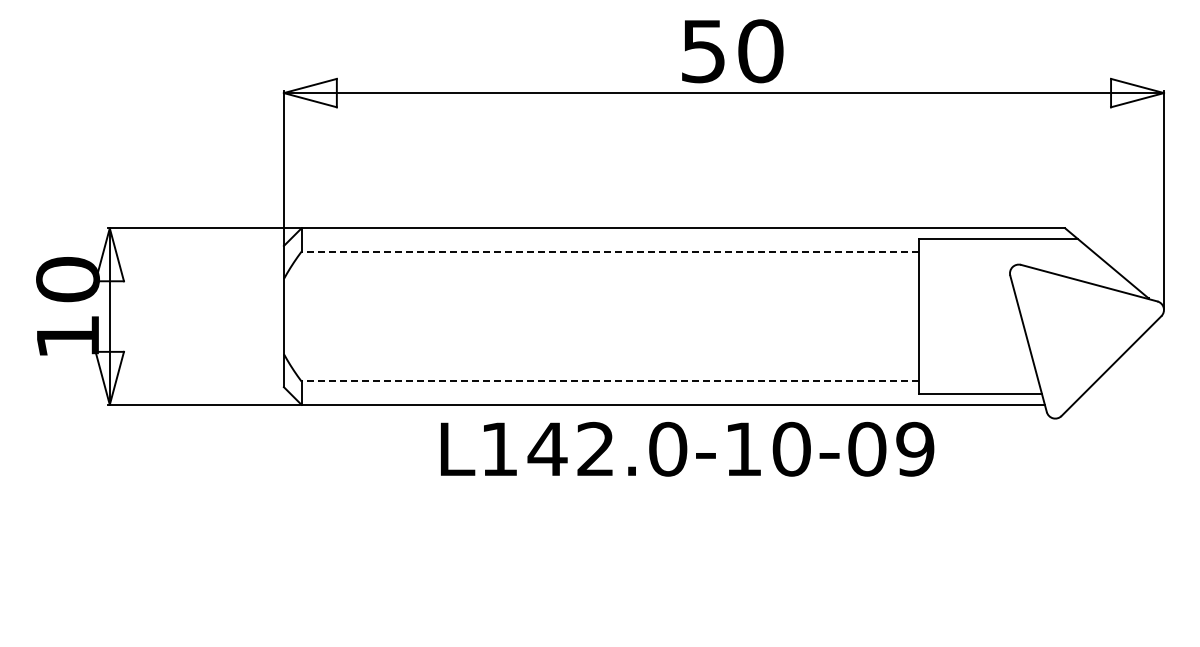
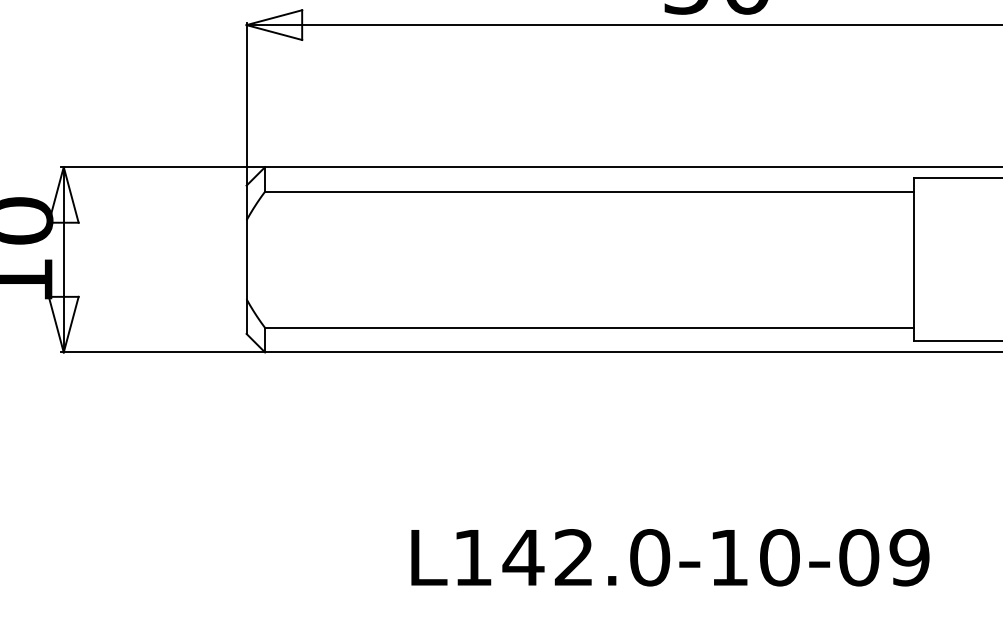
line: (610, 251) -> (589, 191), dashed -> solid
line: (610, 381) -> (589, 327), dashed -> solid
text: (687, 449) -> (670, 557), moved

